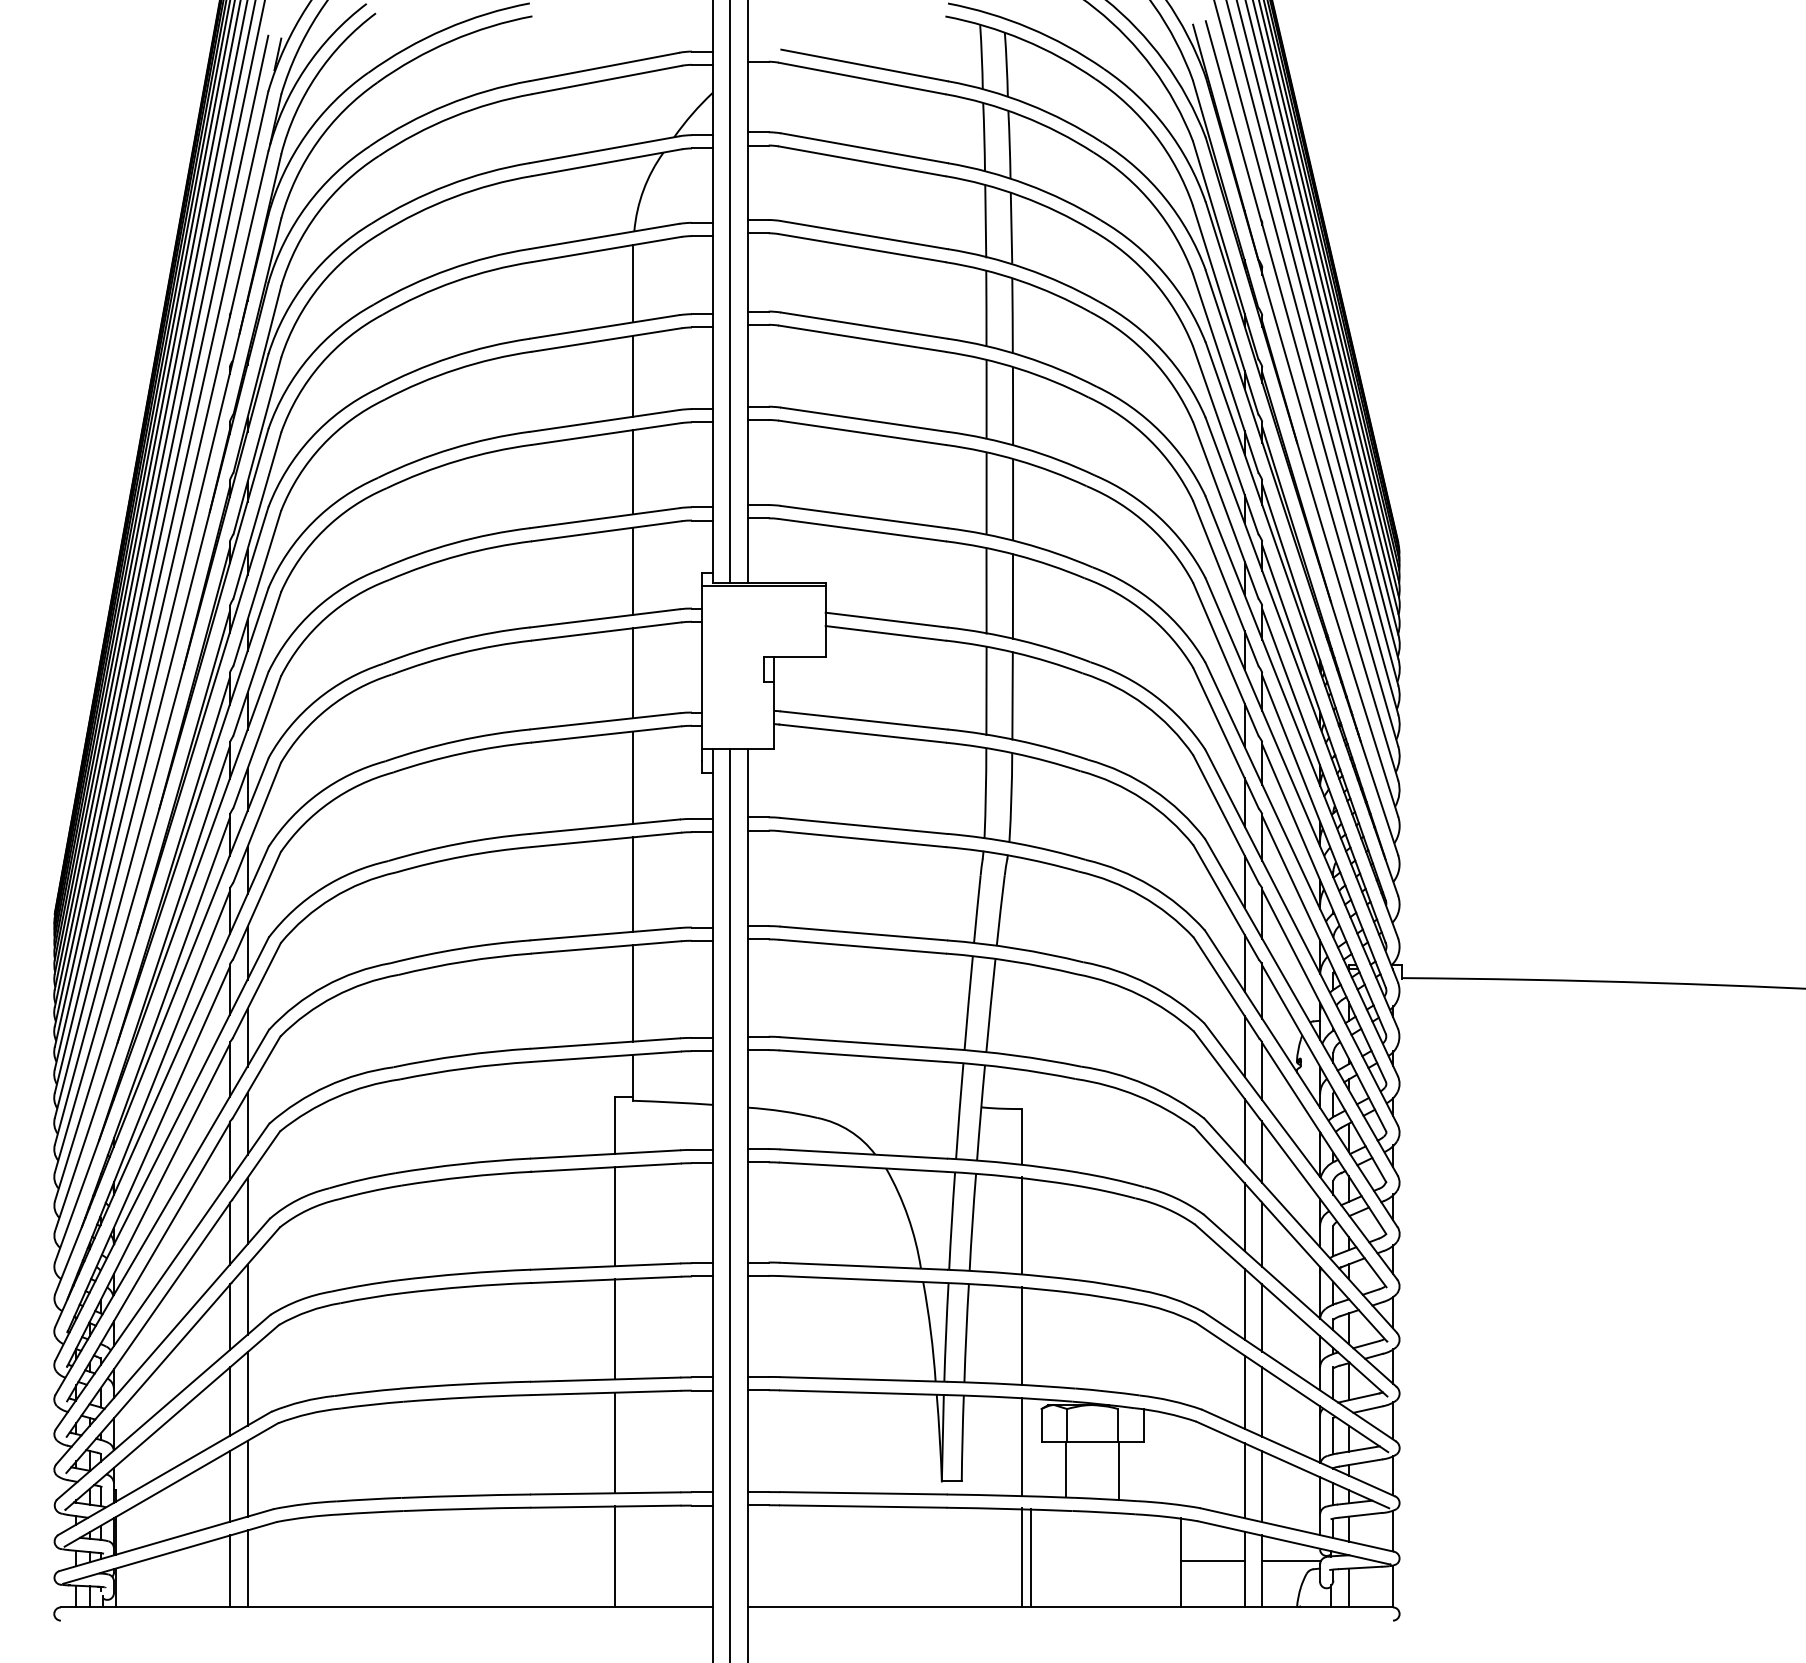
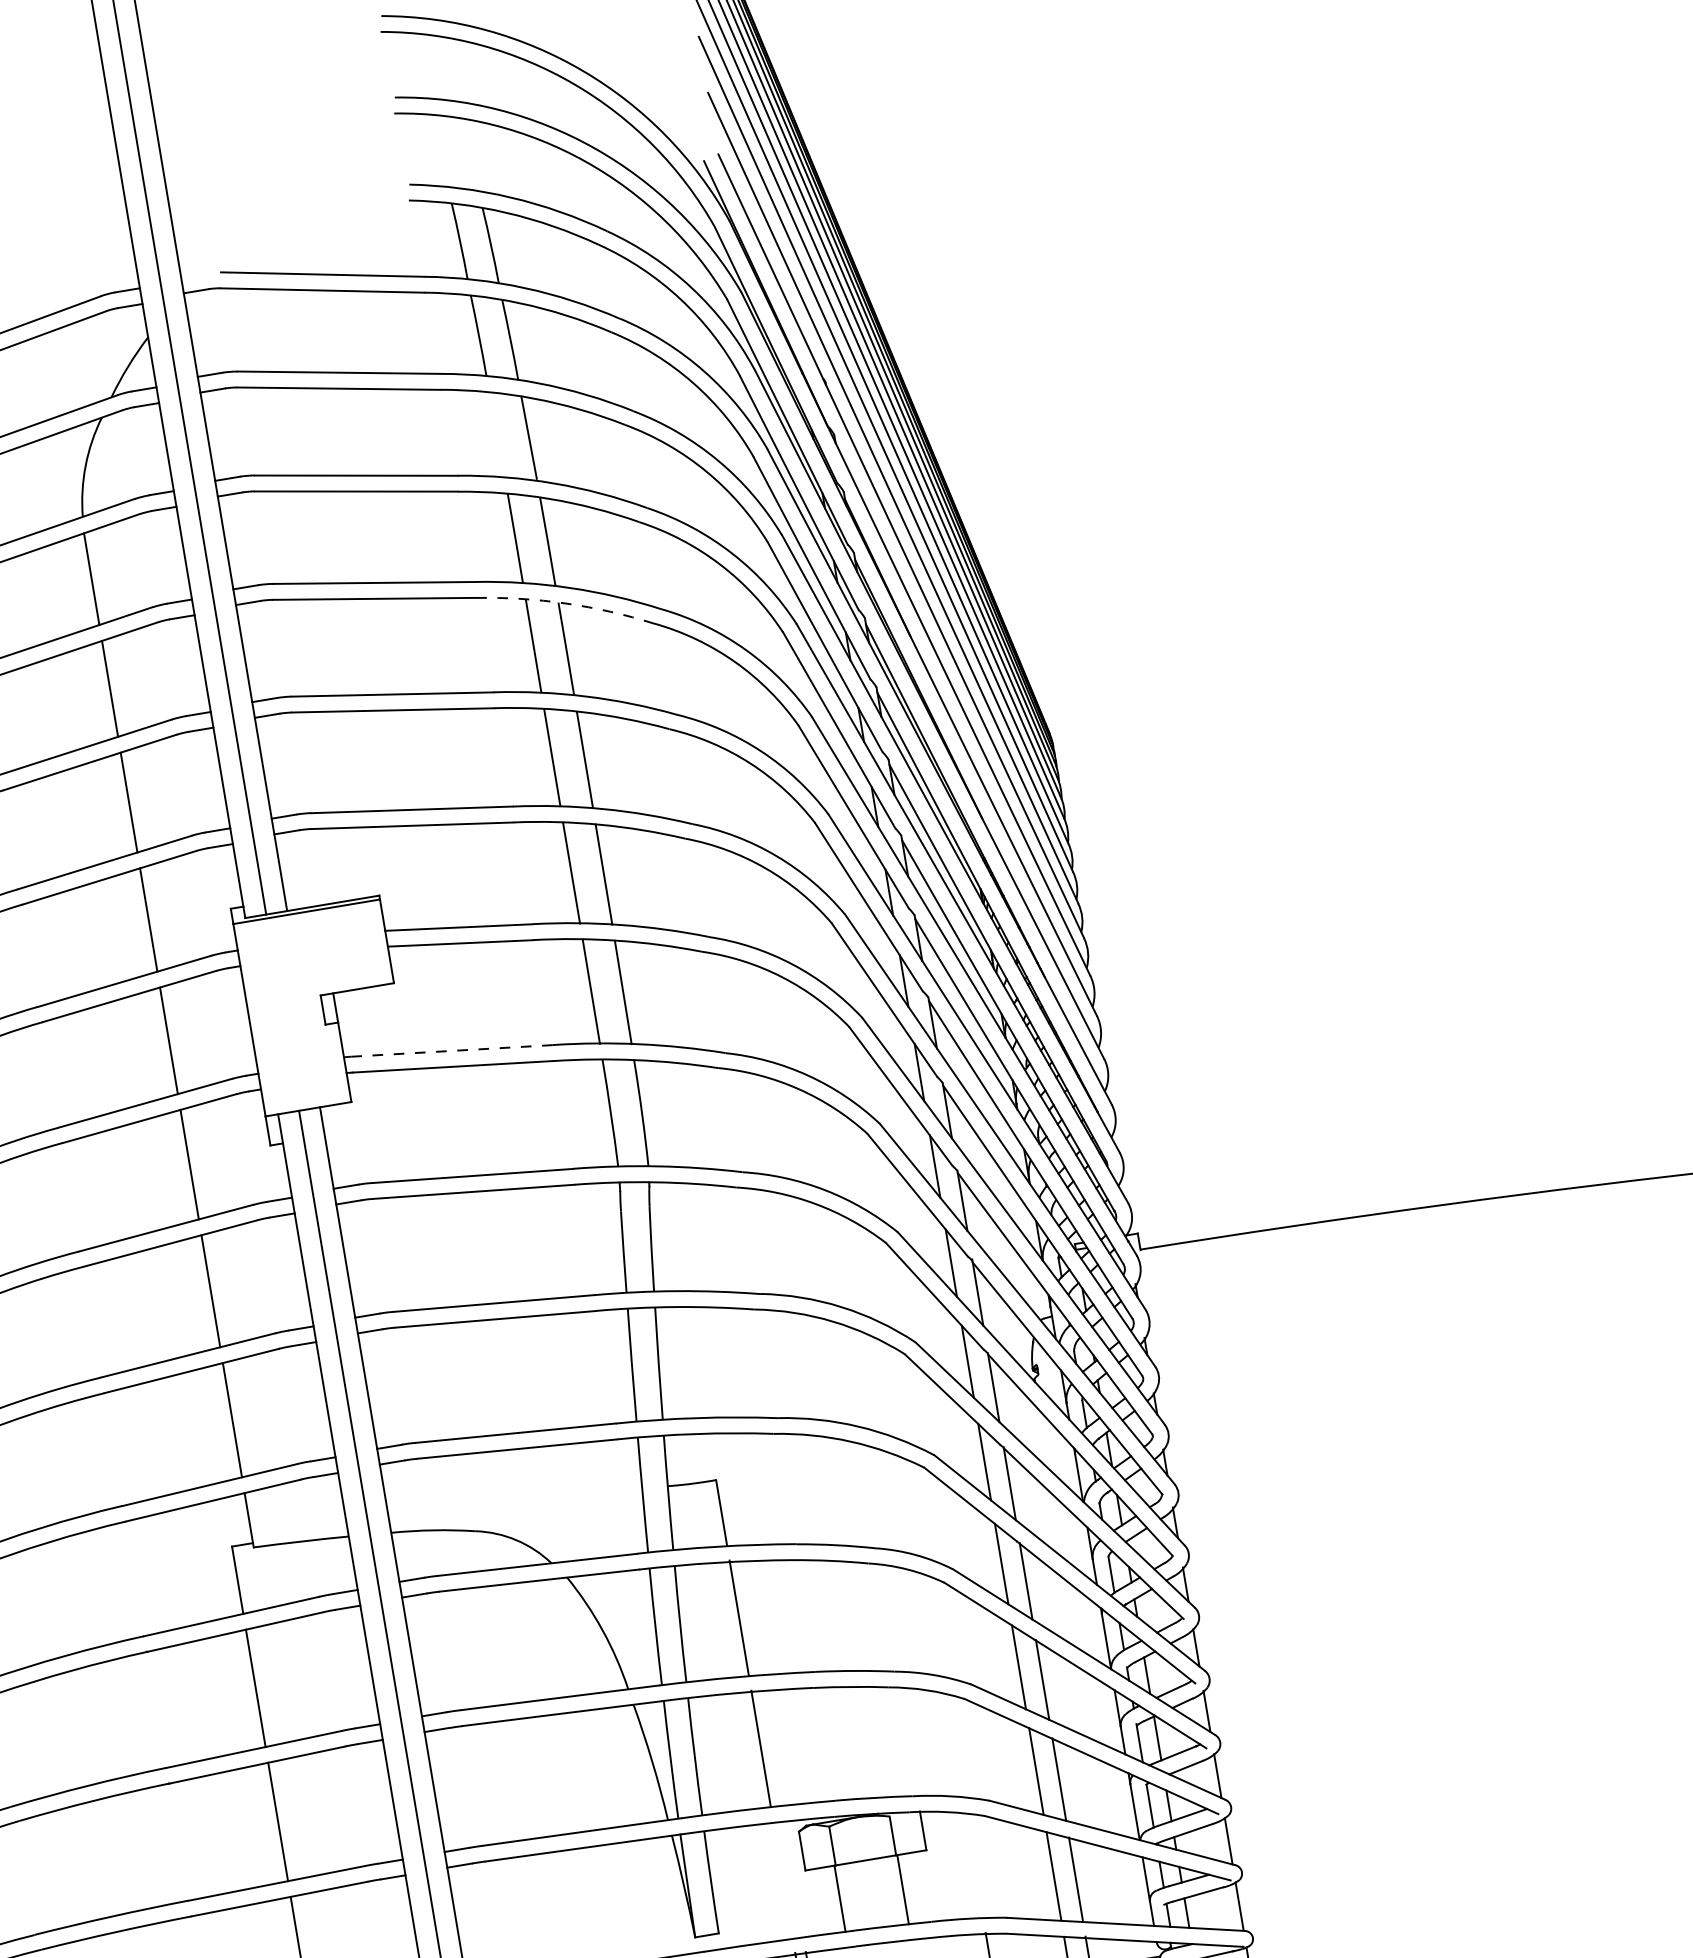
line: (985, 221) -> (497, 435), removed
arc: (1018, 368) -> (565, 603), solid -> dashed
line: (864, 720) -> (452, 1050), solid -> dashed
line: (1021, 1446) -> (782, 1880), removed

